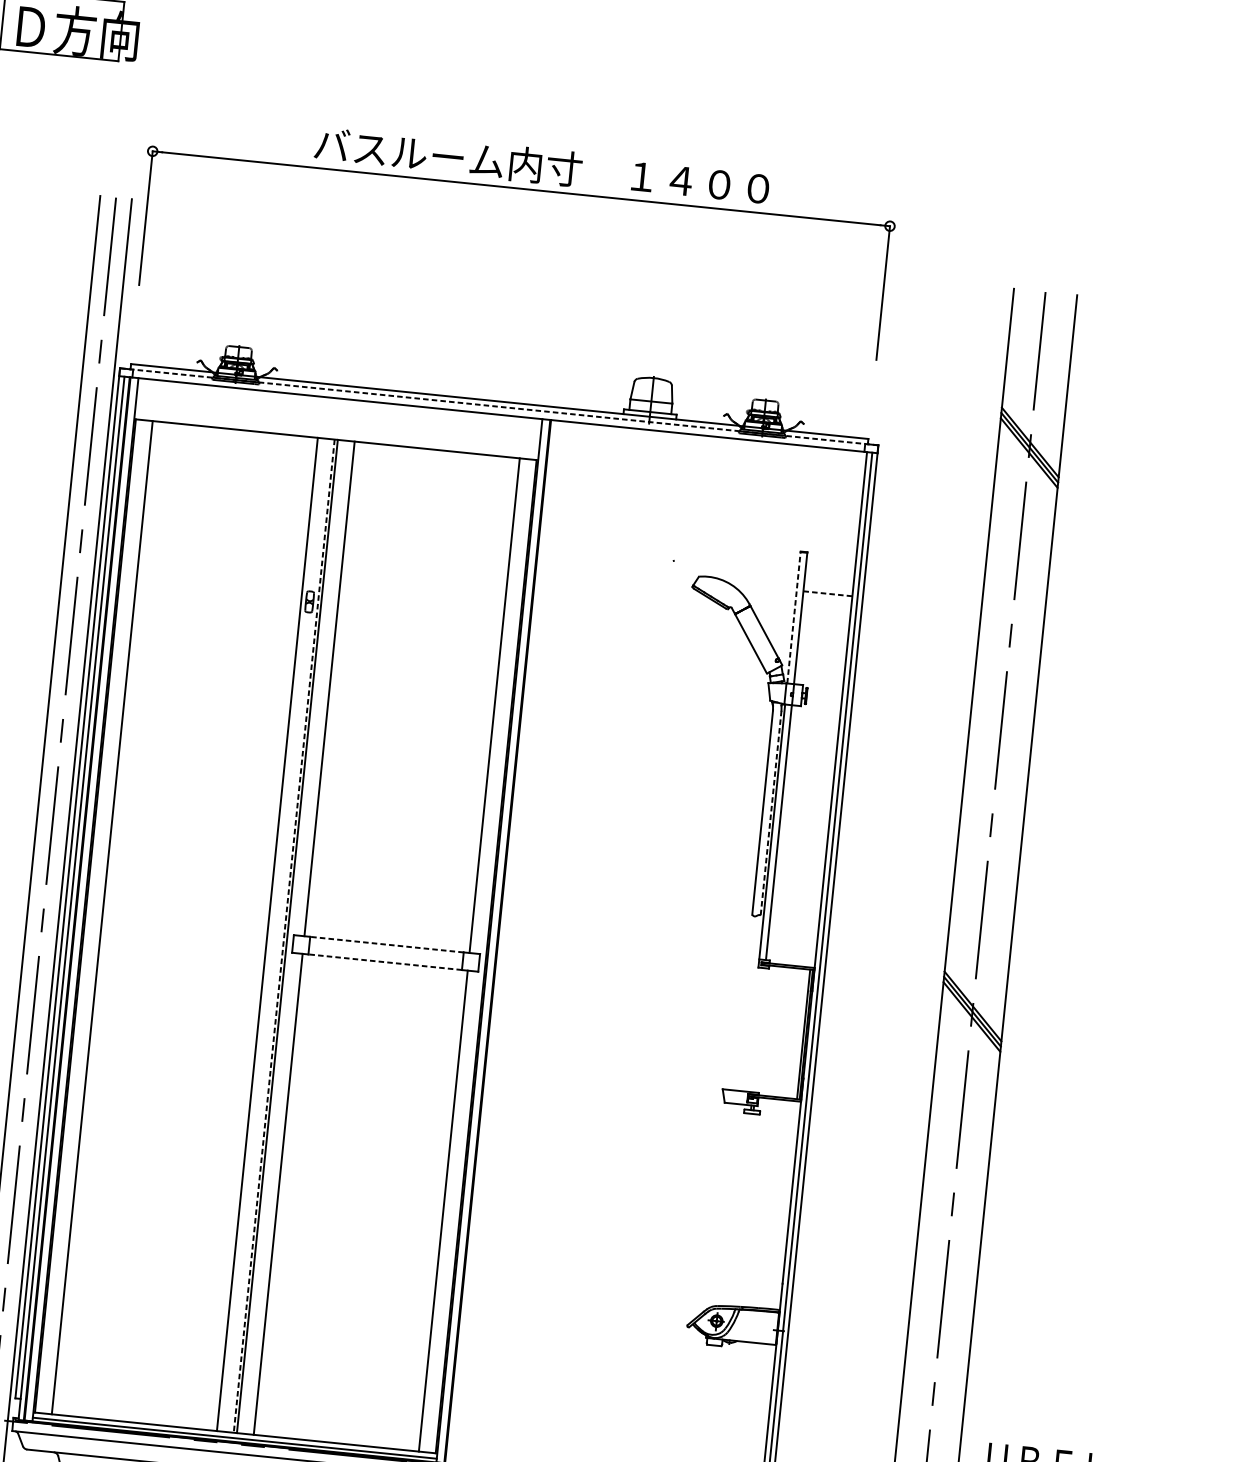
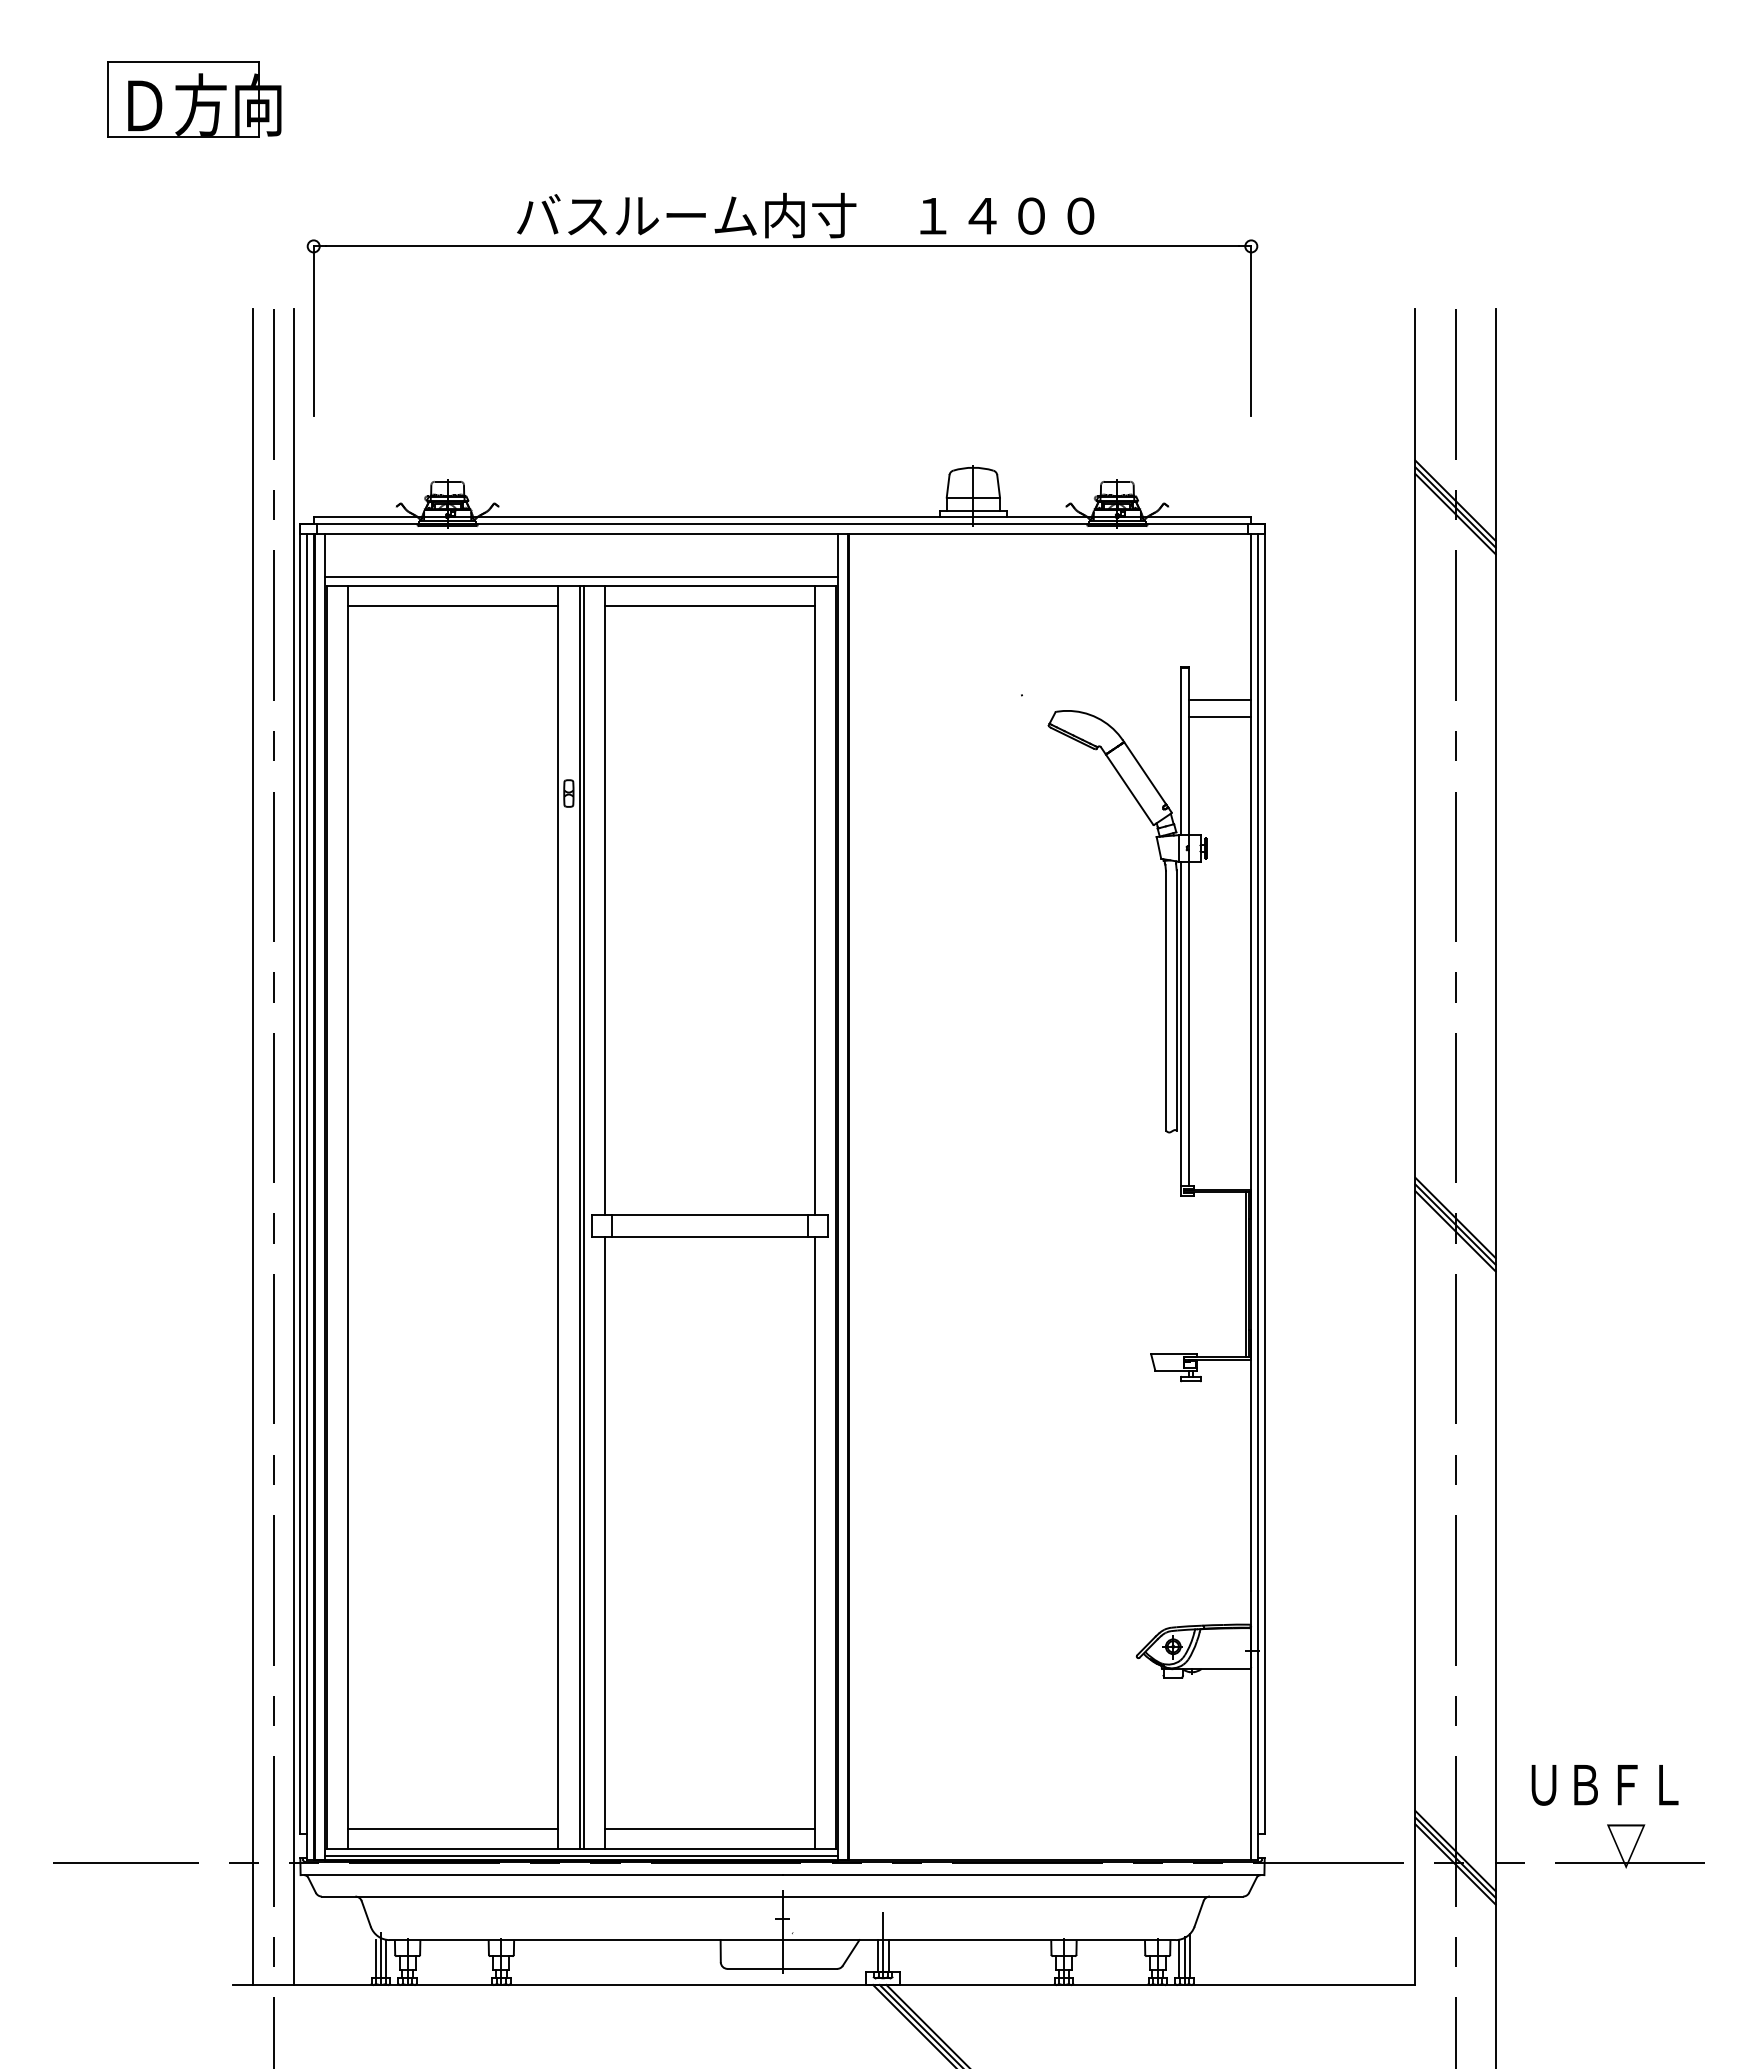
line: (499, 406) -> (782, 523), dashed -> solid
line: (336, 433) -> (581, 577), added
line: (233, 445) -> (453, 606), added
line: (435, 466) -> (709, 606), added
line: (829, 580) -> (1220, 700), added
line: (828, 594) -> (1220, 717), dashed -> solid
line: (793, 617) -> (1180, 751), dashed -> solid
line: (770, 814) -> (1176, 1001), dashed -> solid
line: (284, 936) -> (579, 1217), dashed -> solid
line: (387, 945) -> (710, 1215), dashed -> solid
line: (385, 962) -> (710, 1237), dashed -> solid
line: (136, 1406) -> (453, 1828), added
line: (337, 1427) -> (709, 1828), added

